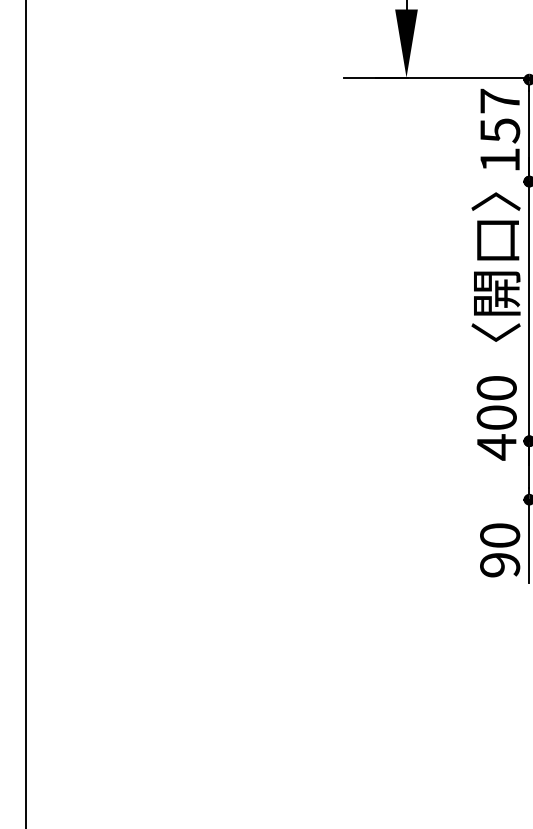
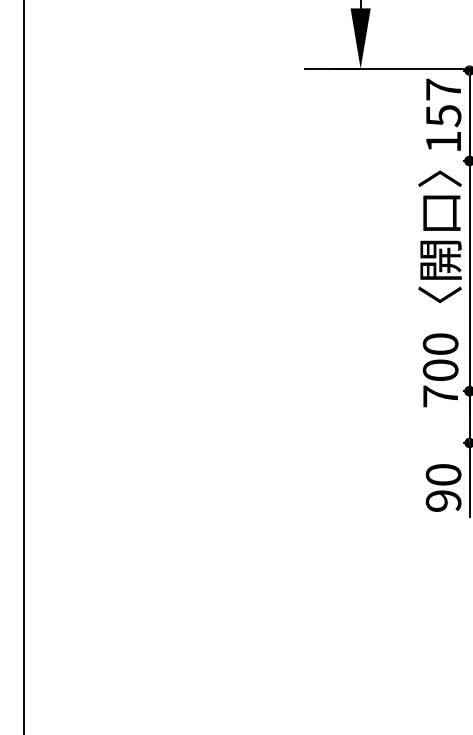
text: (496, 447) -> (440, 396), 400 -> 700

